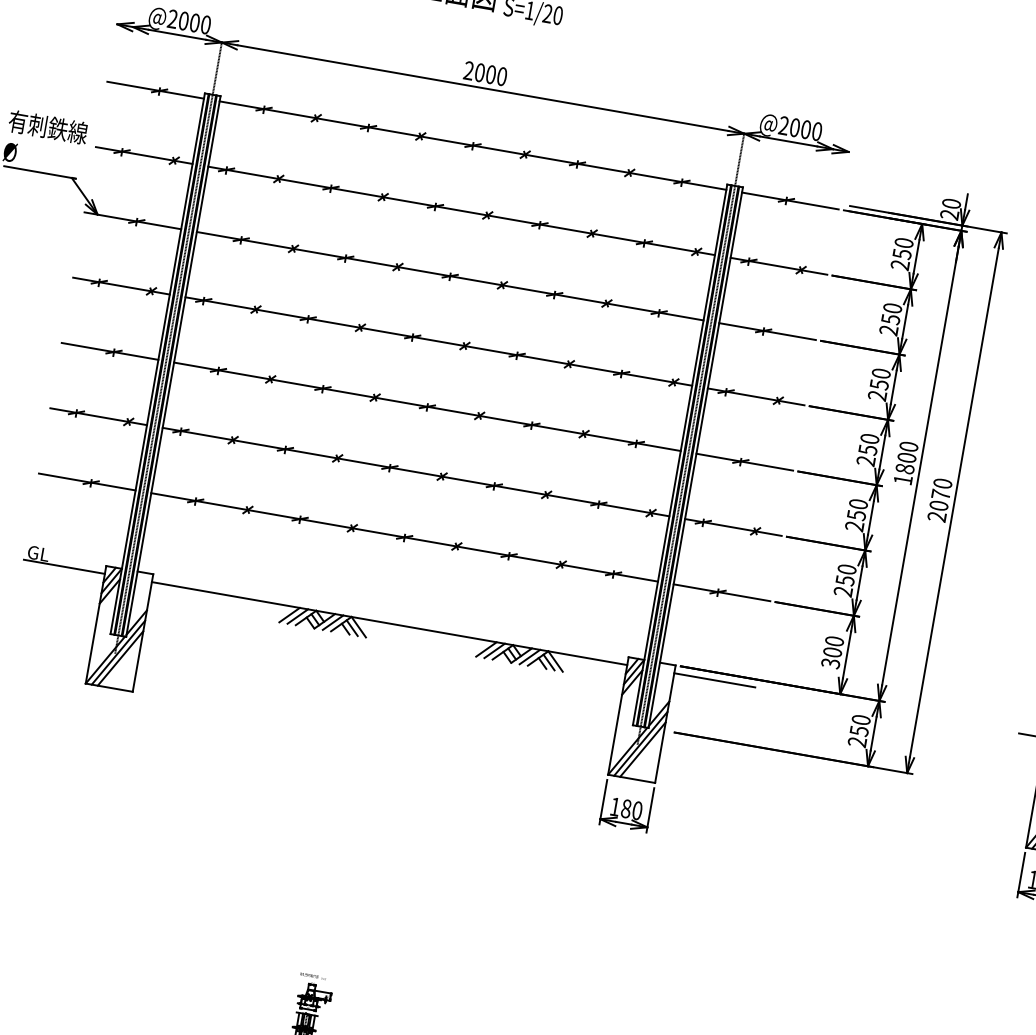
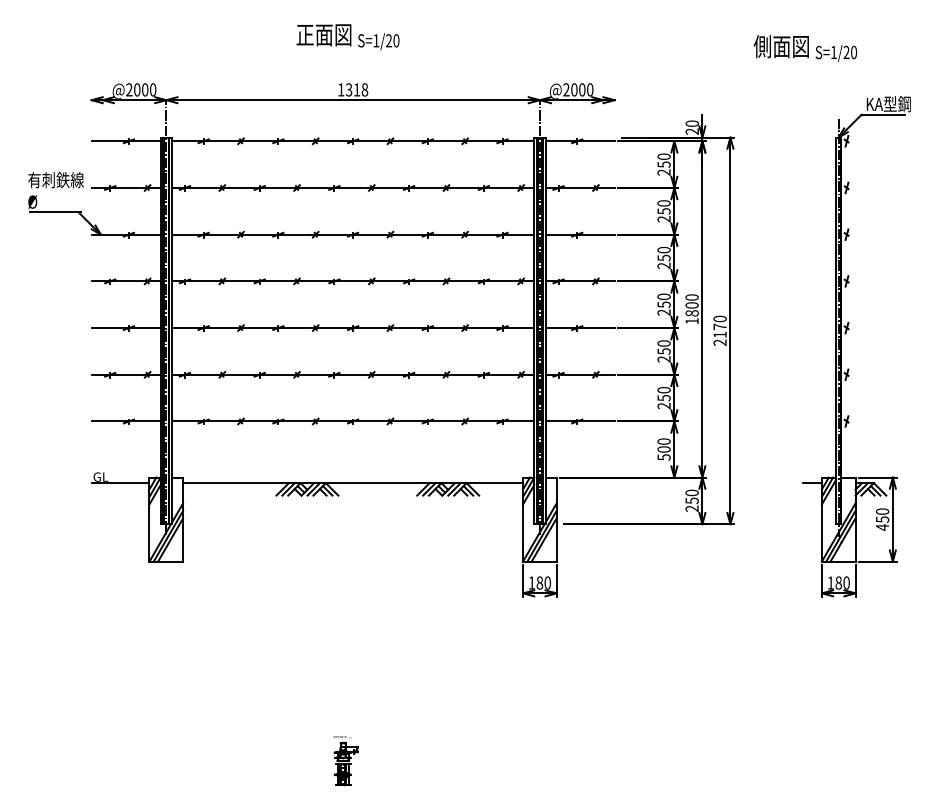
text: (486, 73) -> (353, 89), 2000 -> 1318
text: (938, 505) -> (719, 334), 2070 -> 2170
text: (829, 663) -> (663, 457), 300 -> 500
line: (714, 680) -> (585, 483), removed

